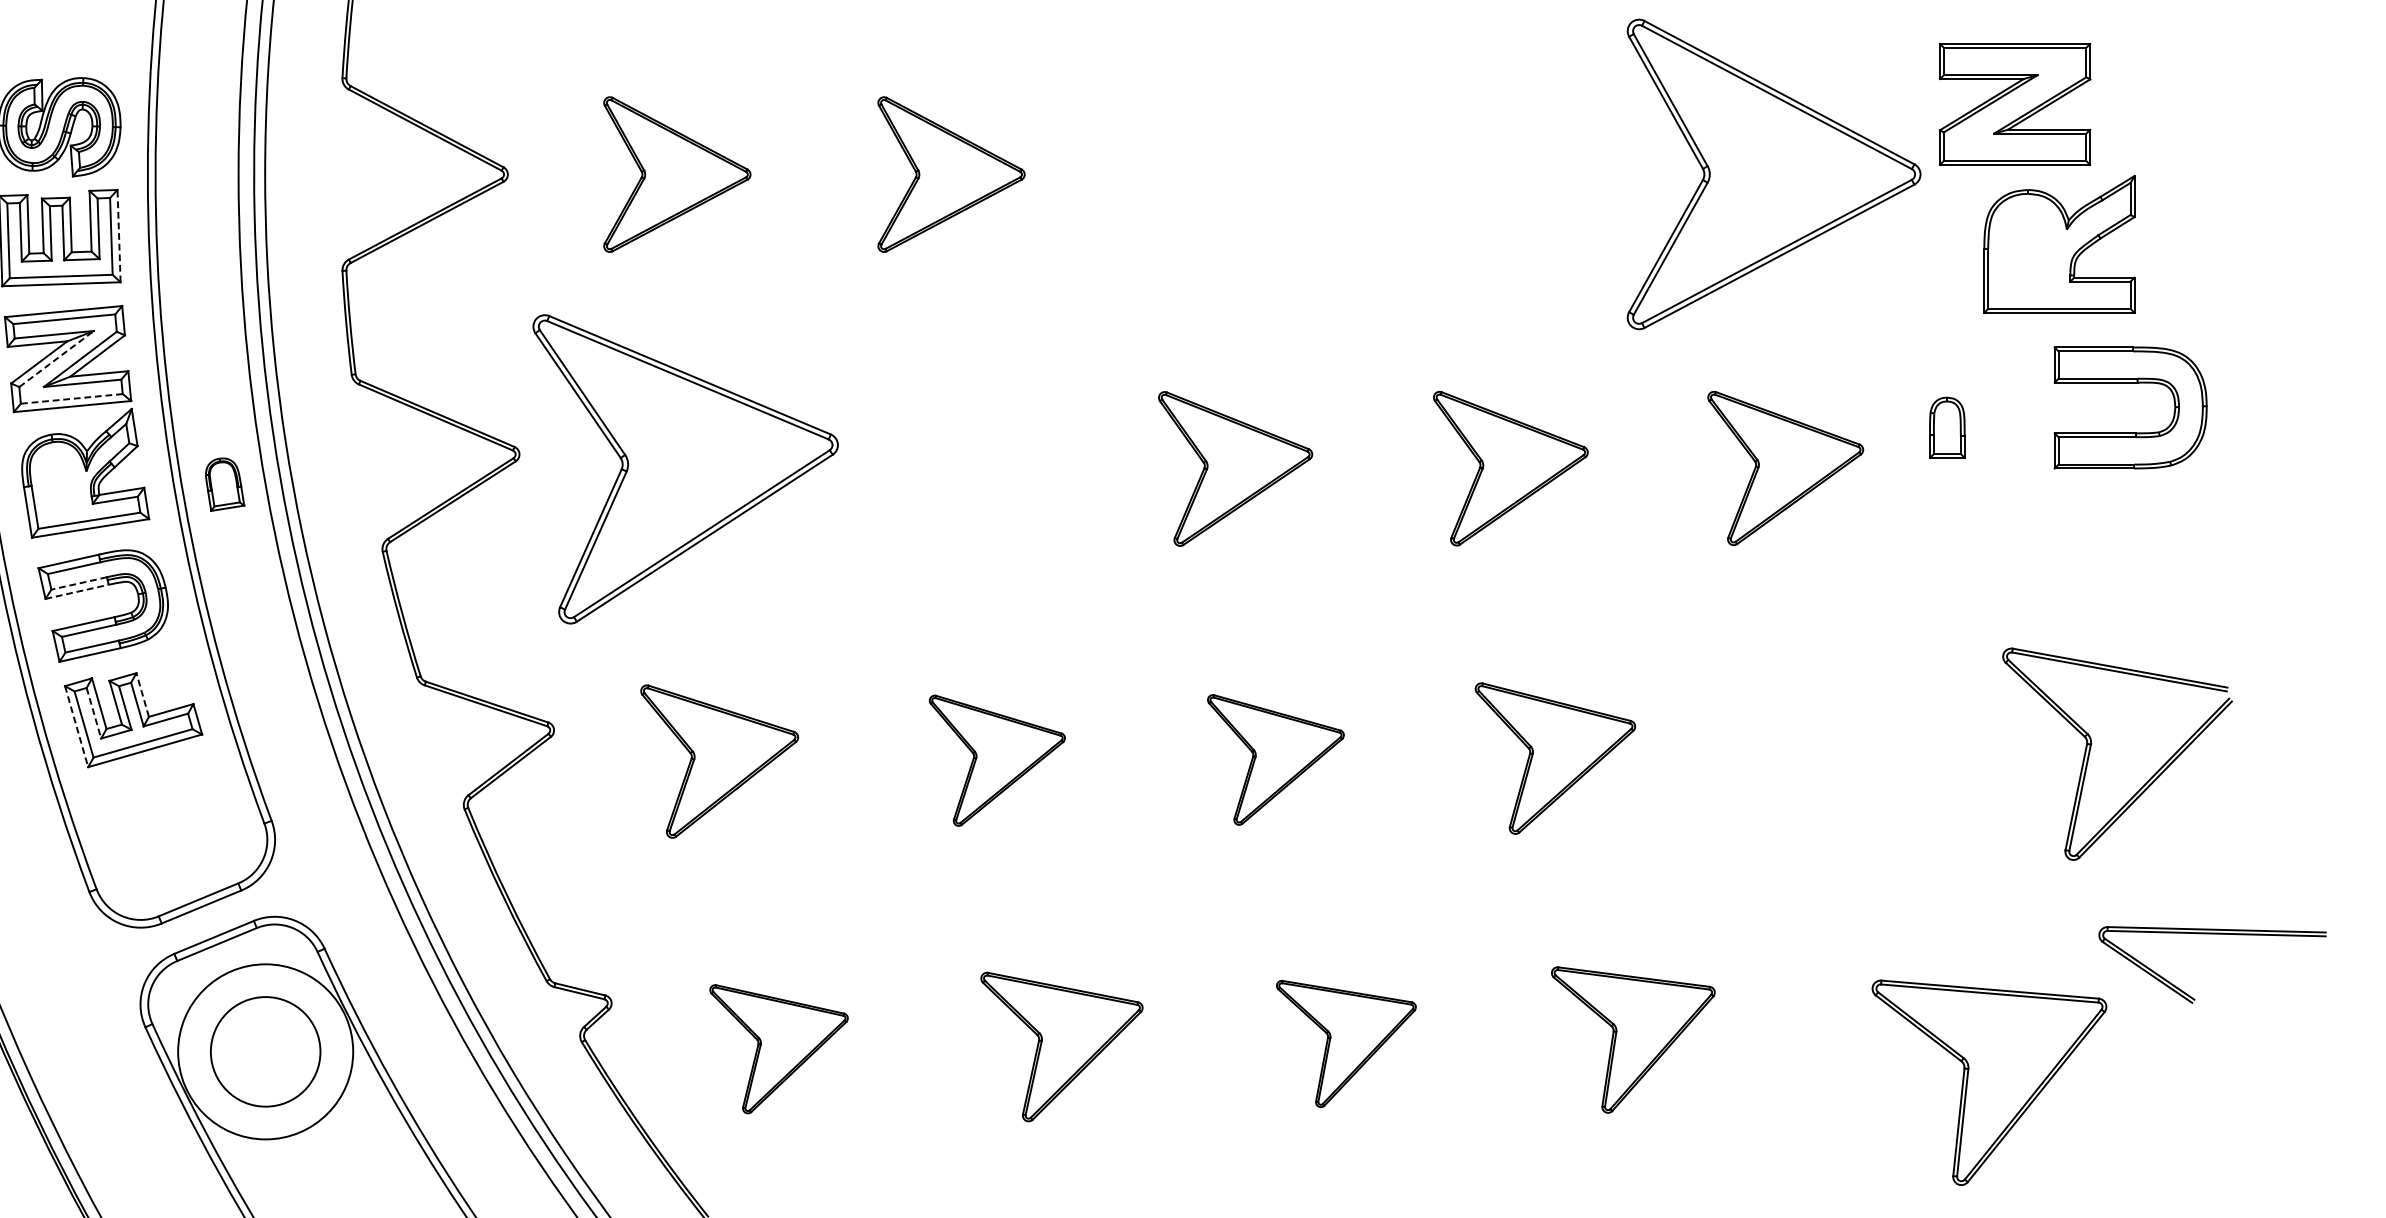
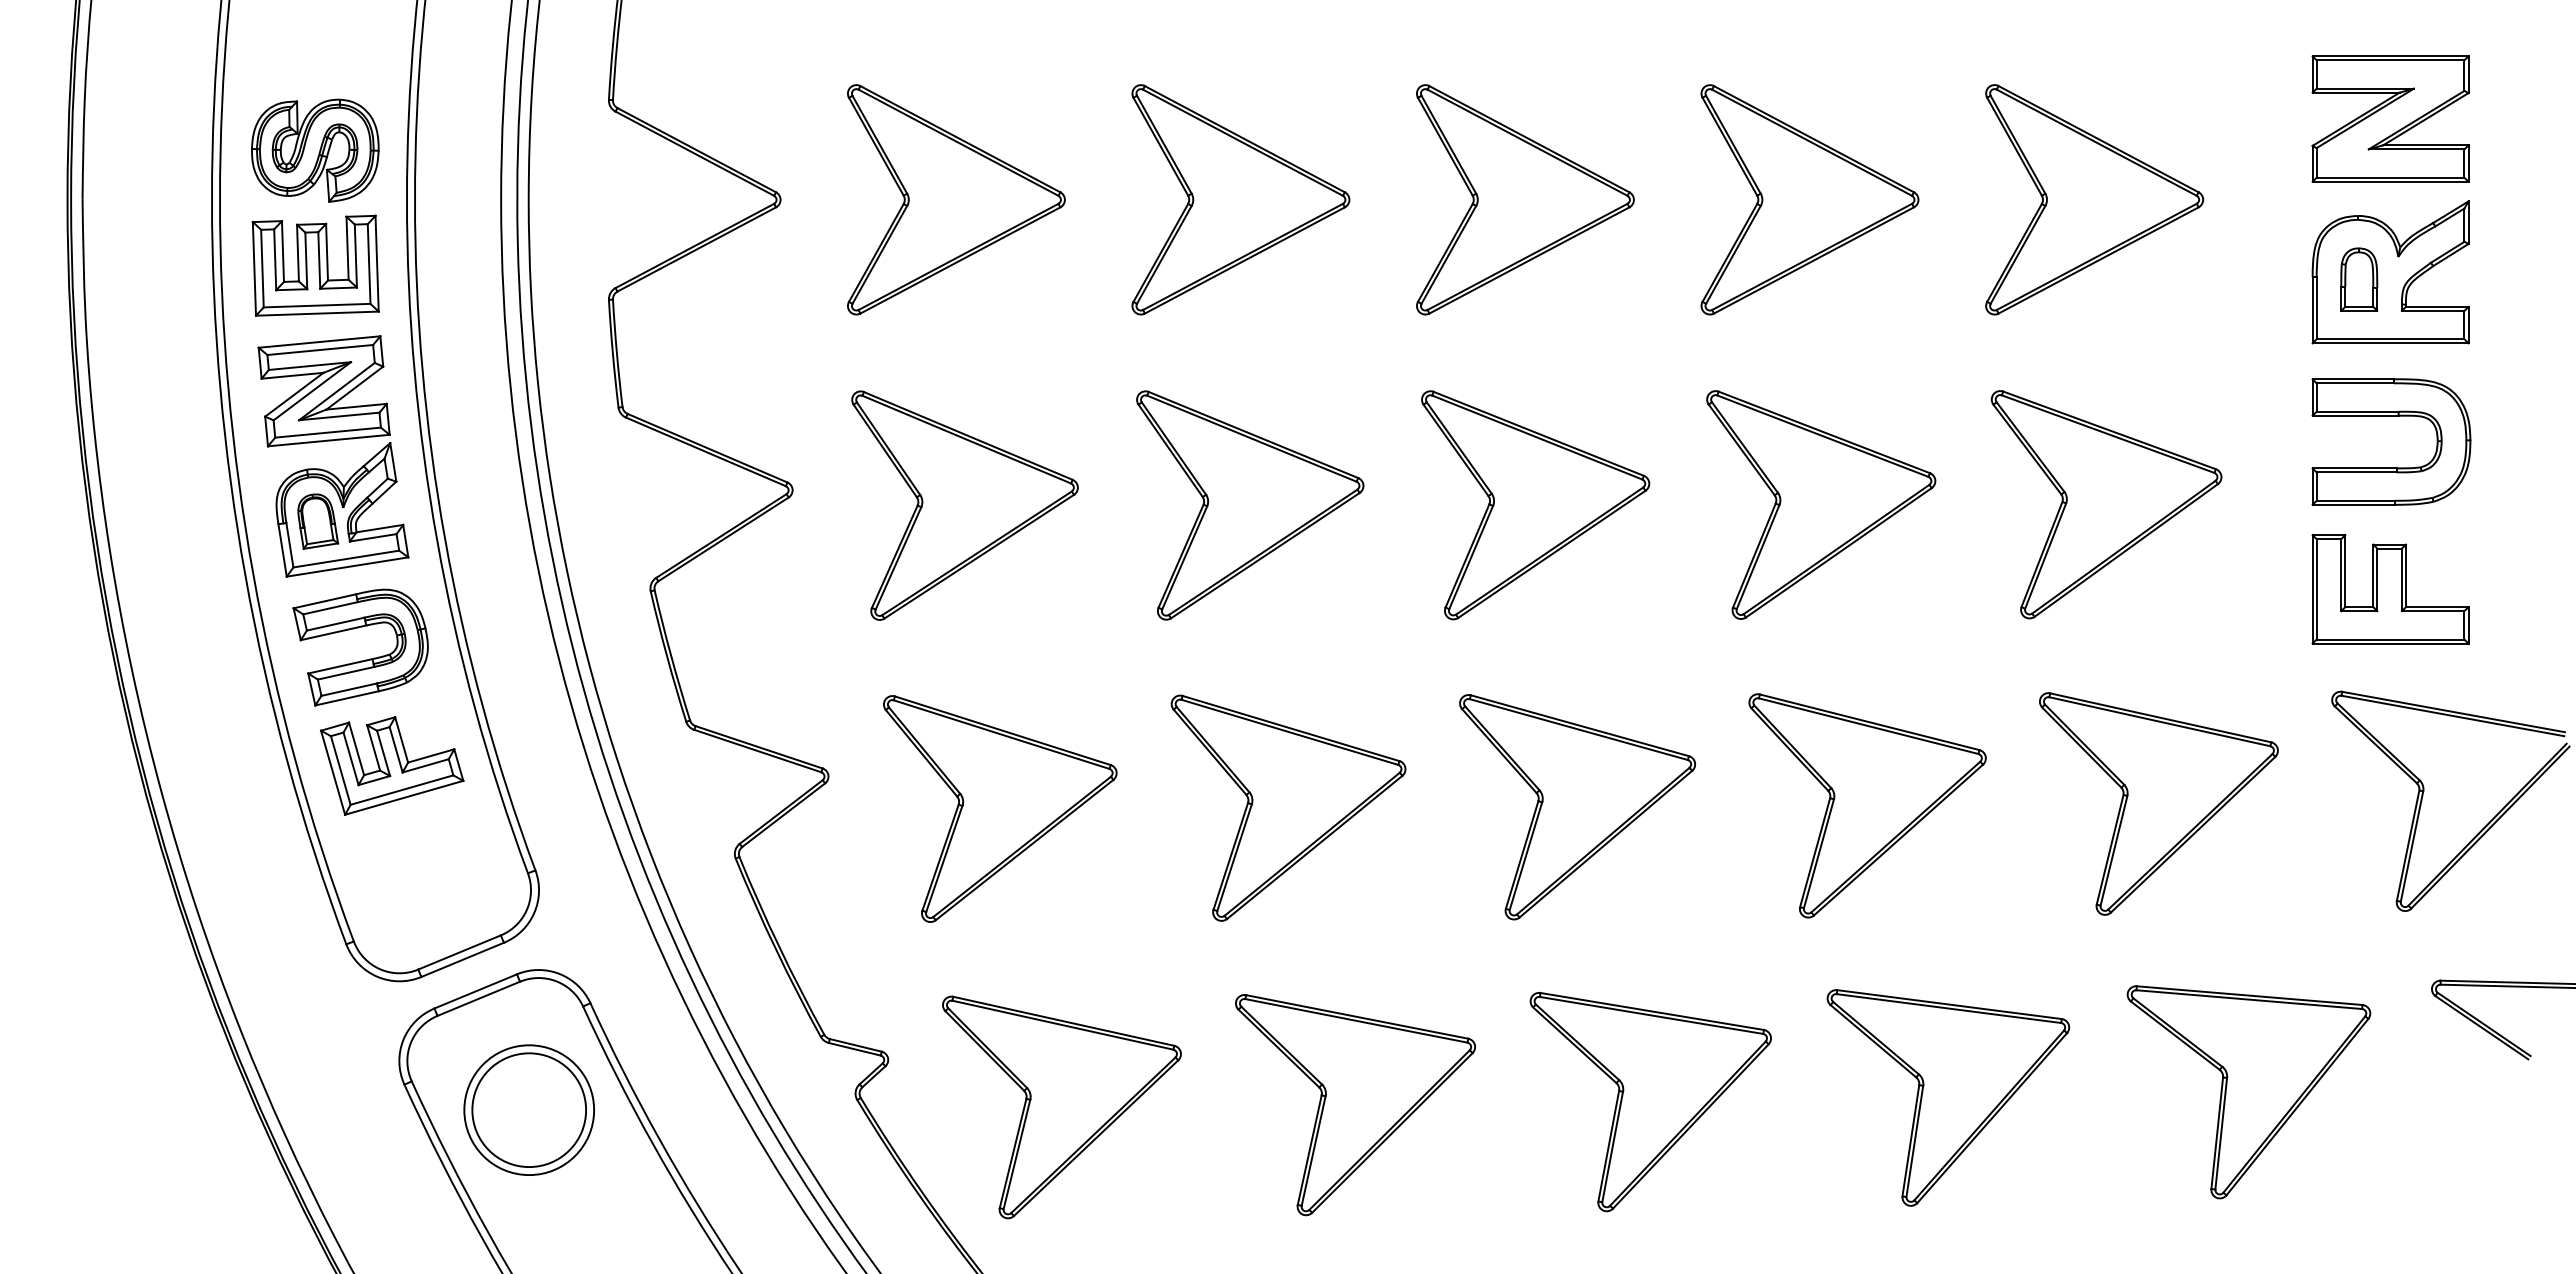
part: (2015, 103) -> (2390, 118), moved
part: (677, 174) -> (956, 199), size x1.43
part: (951, 174) -> (1240, 199), size x1.43
part: (1225, 174) -> (1525, 199), added
part: (1499, 174) -> (1809, 199), added
part: (1774, 174) -> (2094, 199), size x0.71
line: (119, 235) -> (377, 263), dashed -> solid
line: (56, 358) -> (312, 390), dashed -> solid
part: (2130, 383) -> (2391, 416), moved
line: (71, 398) -> (327, 432), dashed -> solid
part: (1947, 427) -> (2359, 279), moved
part: (1511, 468) -> (1821, 504), size x1.43
part: (1785, 468) -> (2106, 504), size x1.43
part: (685, 469) -> (964, 505), size x0.71
part: (960, 469) -> (1250, 505), added
part: (1235, 469) -> (1535, 505), size x1.43
part: (225, 484) -> (318, 521), moved
part: (2059, 550) -> (2390, 589), added
line: (78, 583) -> (335, 624), dashed -> solid
line: (77, 591) -> (333, 632), dashed -> solid
line: (142, 694) -> (401, 739), dashed -> solid
line: (94, 713) -> (351, 759), dashed -> solid
line: (77, 726) -> (333, 772), dashed -> solid
part: (1835, 756) -> (2158, 803), added
part: (1555, 758) -> (1867, 805), size x1.43
part: (997, 760) -> (1288, 807), size x1.67
part: (1275, 760) -> (1577, 807), size x1.67
part: (719, 761) -> (1000, 808), size x1.43
part: (1633, 1039) -> (1948, 1097), size x1.43
part: (1346, 1043) -> (1650, 1101), size x1.67
part: (1061, 1047) -> (1355, 1105), size x1.43
part: (778, 1049) -> (1061, 1107), size x1.67
circle: (265, 1052) -> (529, 1110), size x0.71
part: (1989, 1083) -> (2248, 1092), moved

